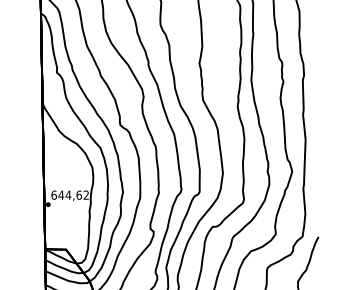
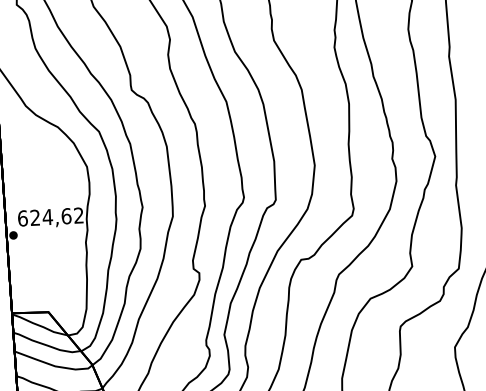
text: (61, 194) -> (35, 216), 644,62 -> 624,62

